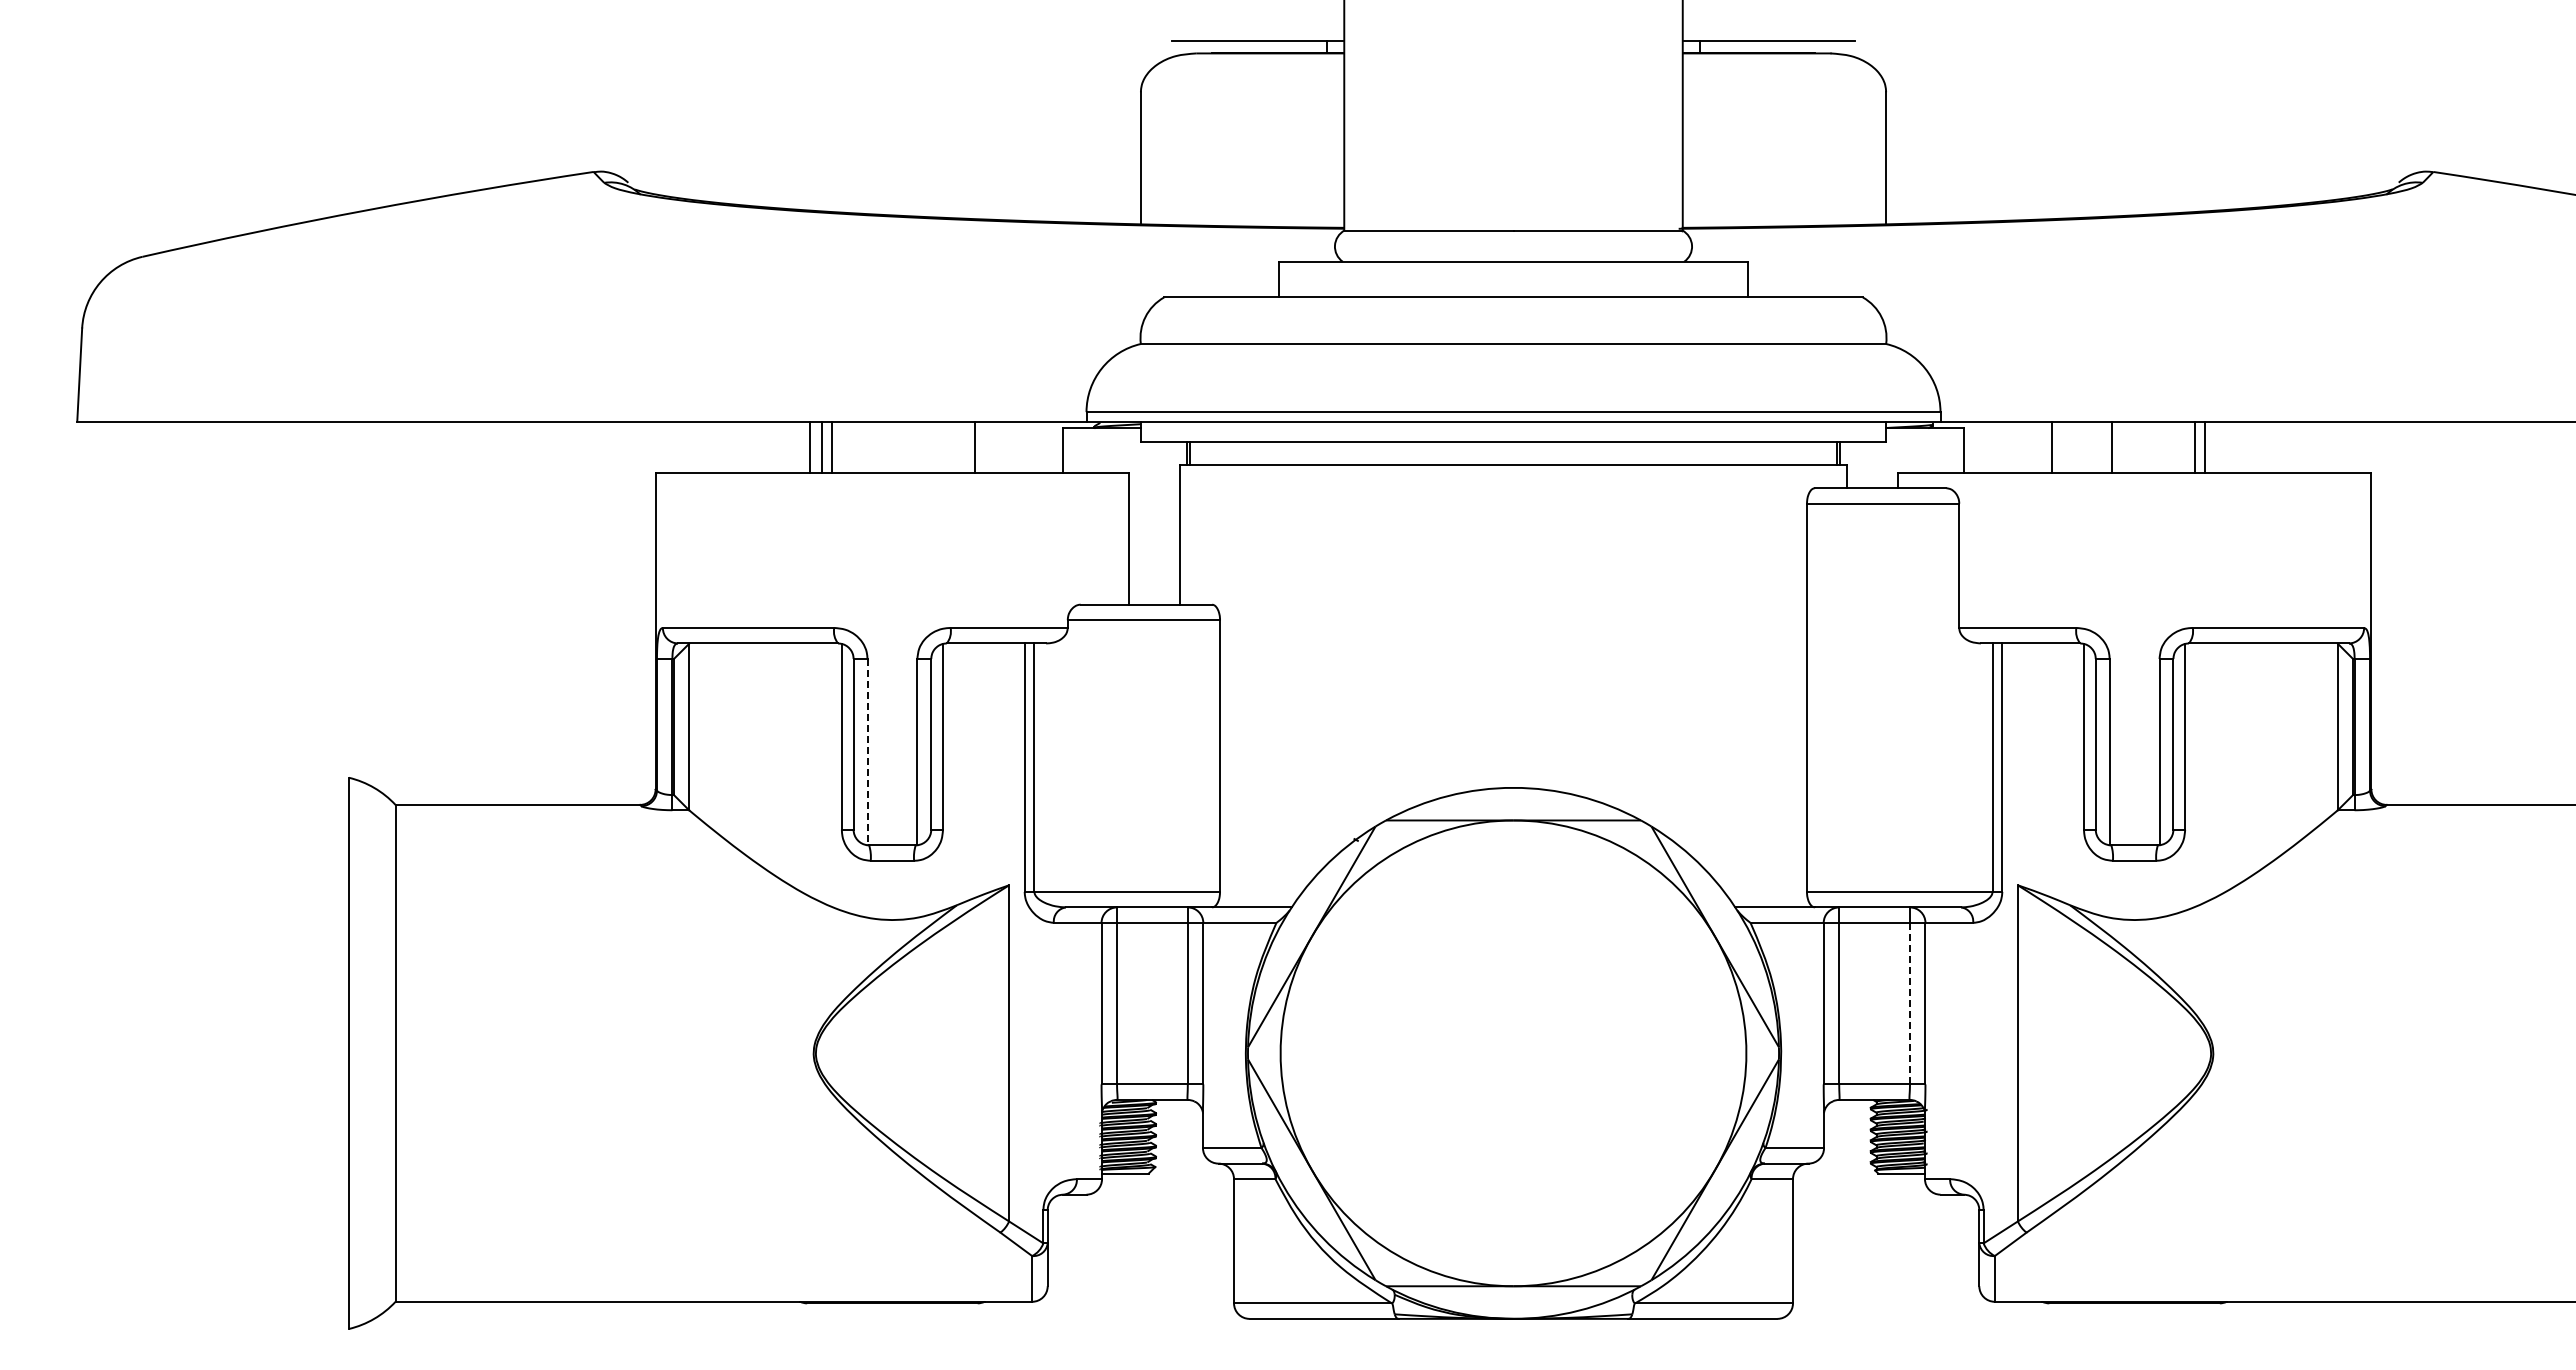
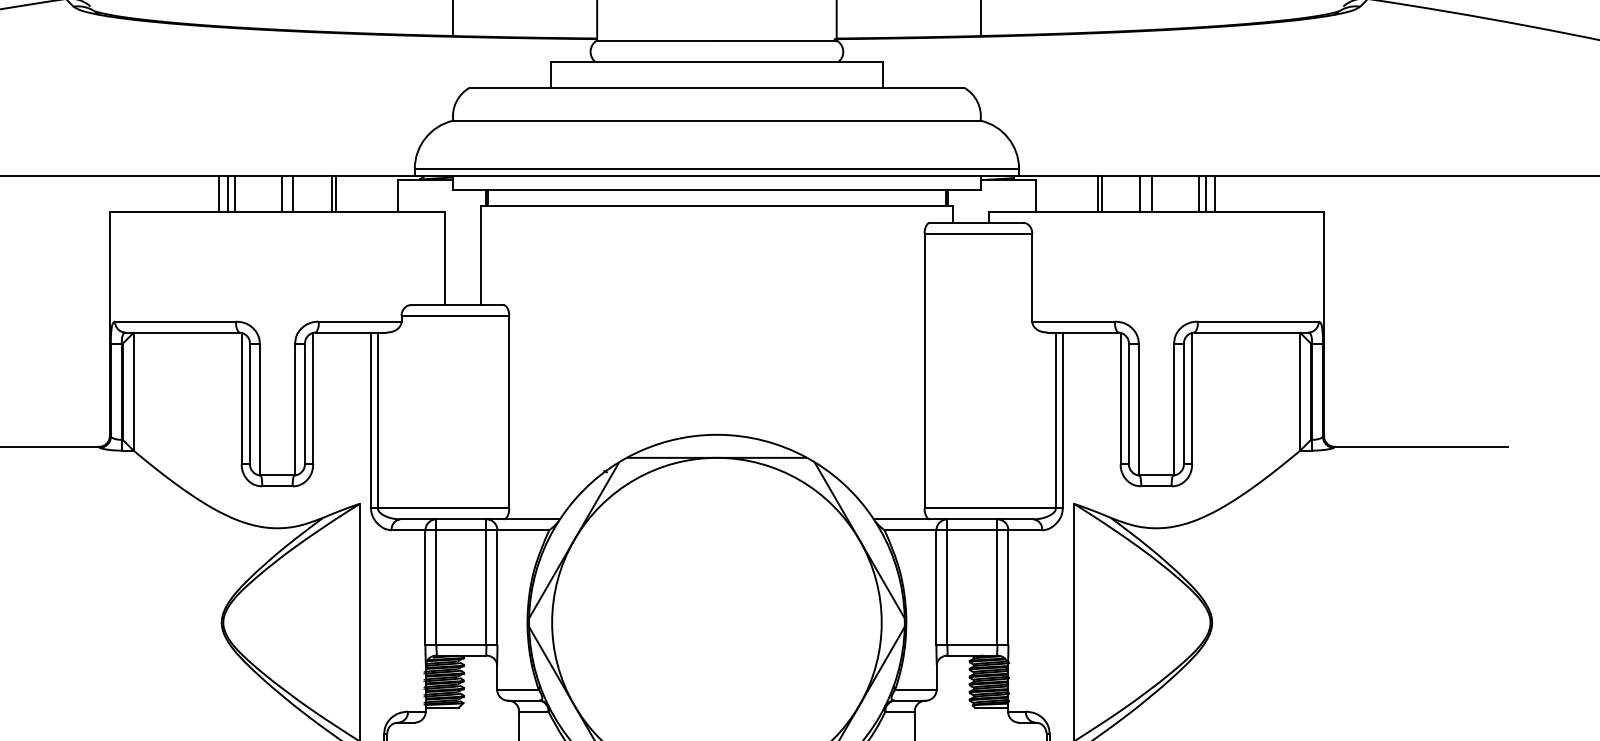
line: (899, 446) -> (282, 193), added
line: (915, 446) -> (293, 193), added
line: (969, 446) -> (331, 193), added
line: (2057, 446) -> (1101, 193), added
line: (2127, 446) -> (1151, 193), added
line: (2217, 446) -> (1215, 193), added
line: (867, 752) -> (259, 409), dashed -> solid
line: (1909, 1003) -> (997, 587), dashed -> solid

